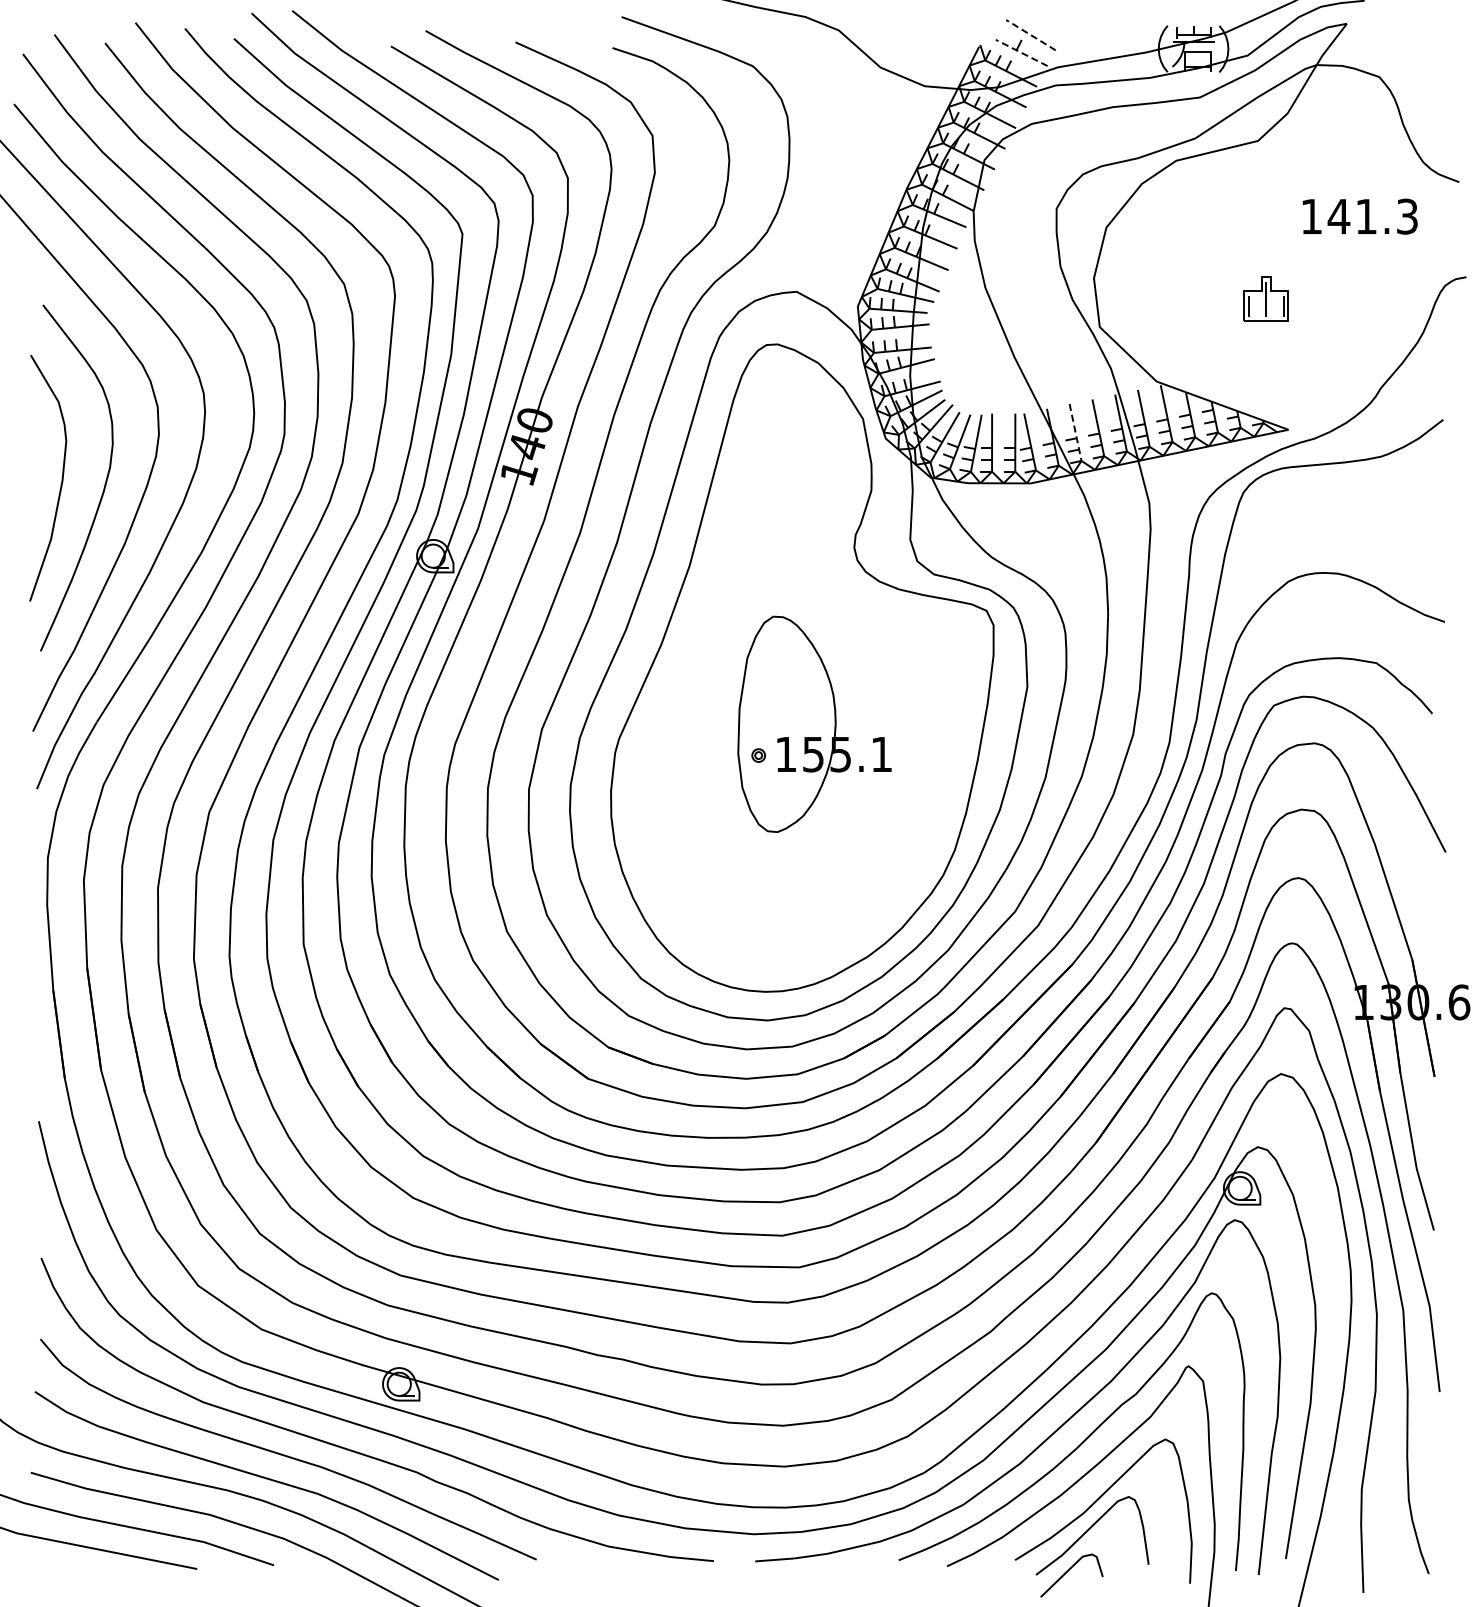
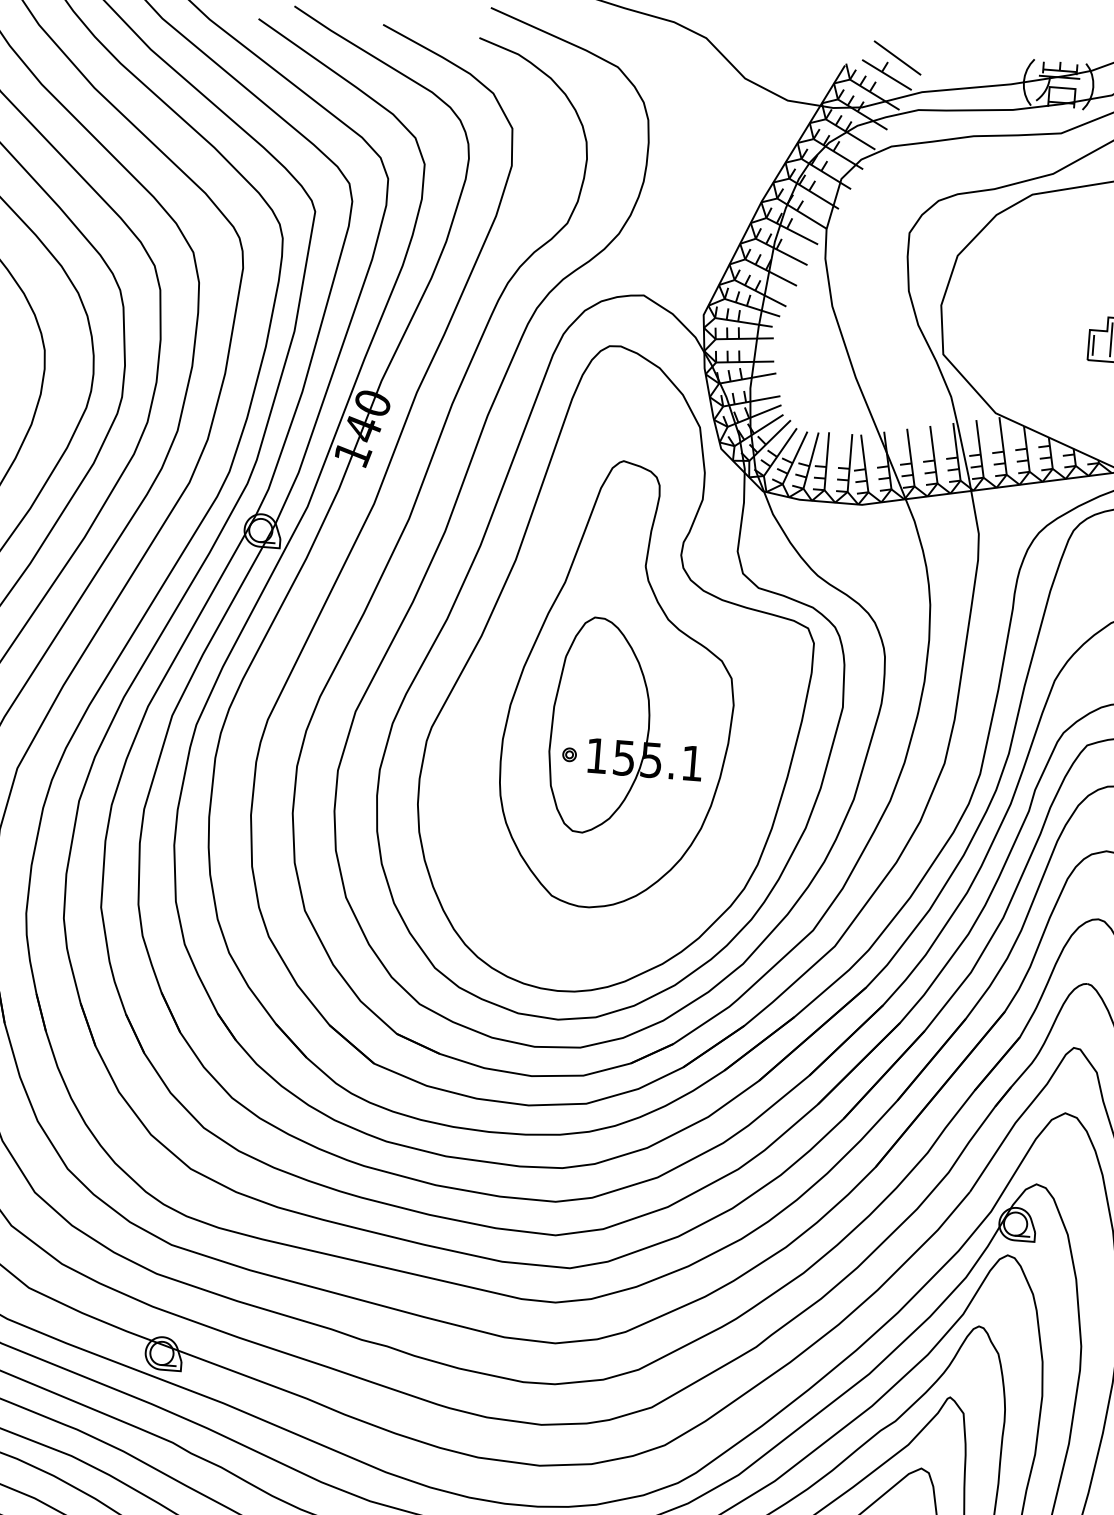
line: (1030, 34) -> (897, 57), dashed -> solid
line: (1021, 52) -> (886, 74), dashed -> solid
line: (1075, 432) -> (910, 457), dashed -> solid
part: (804, 681) -> (621, 684), added

